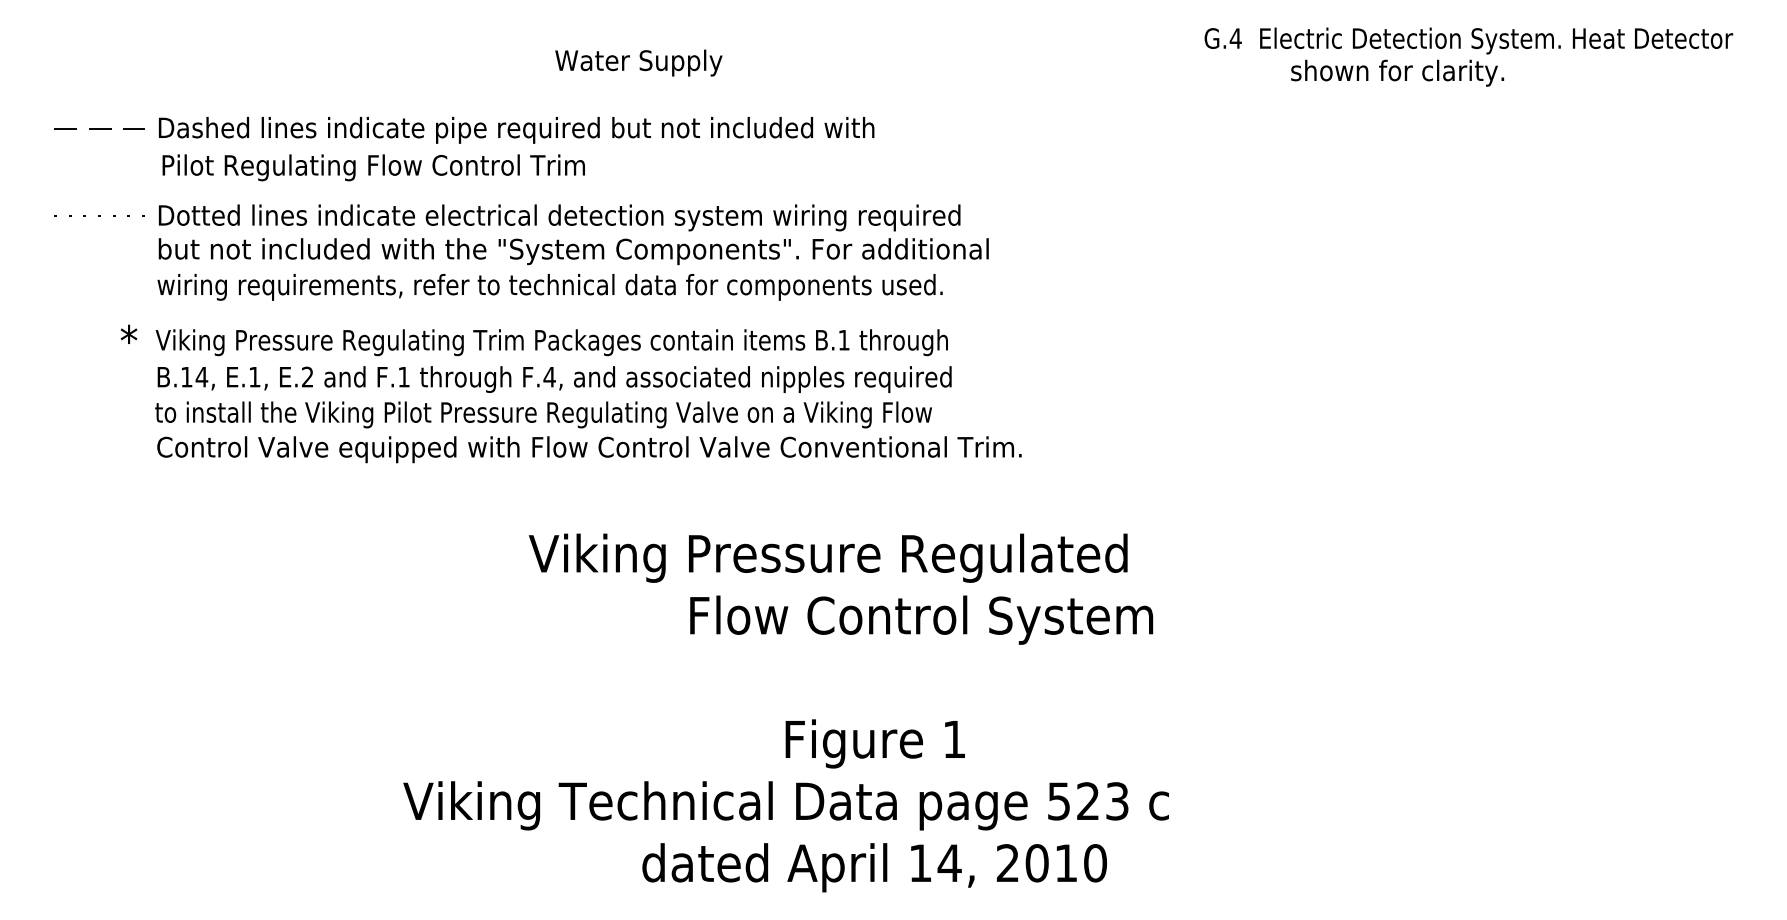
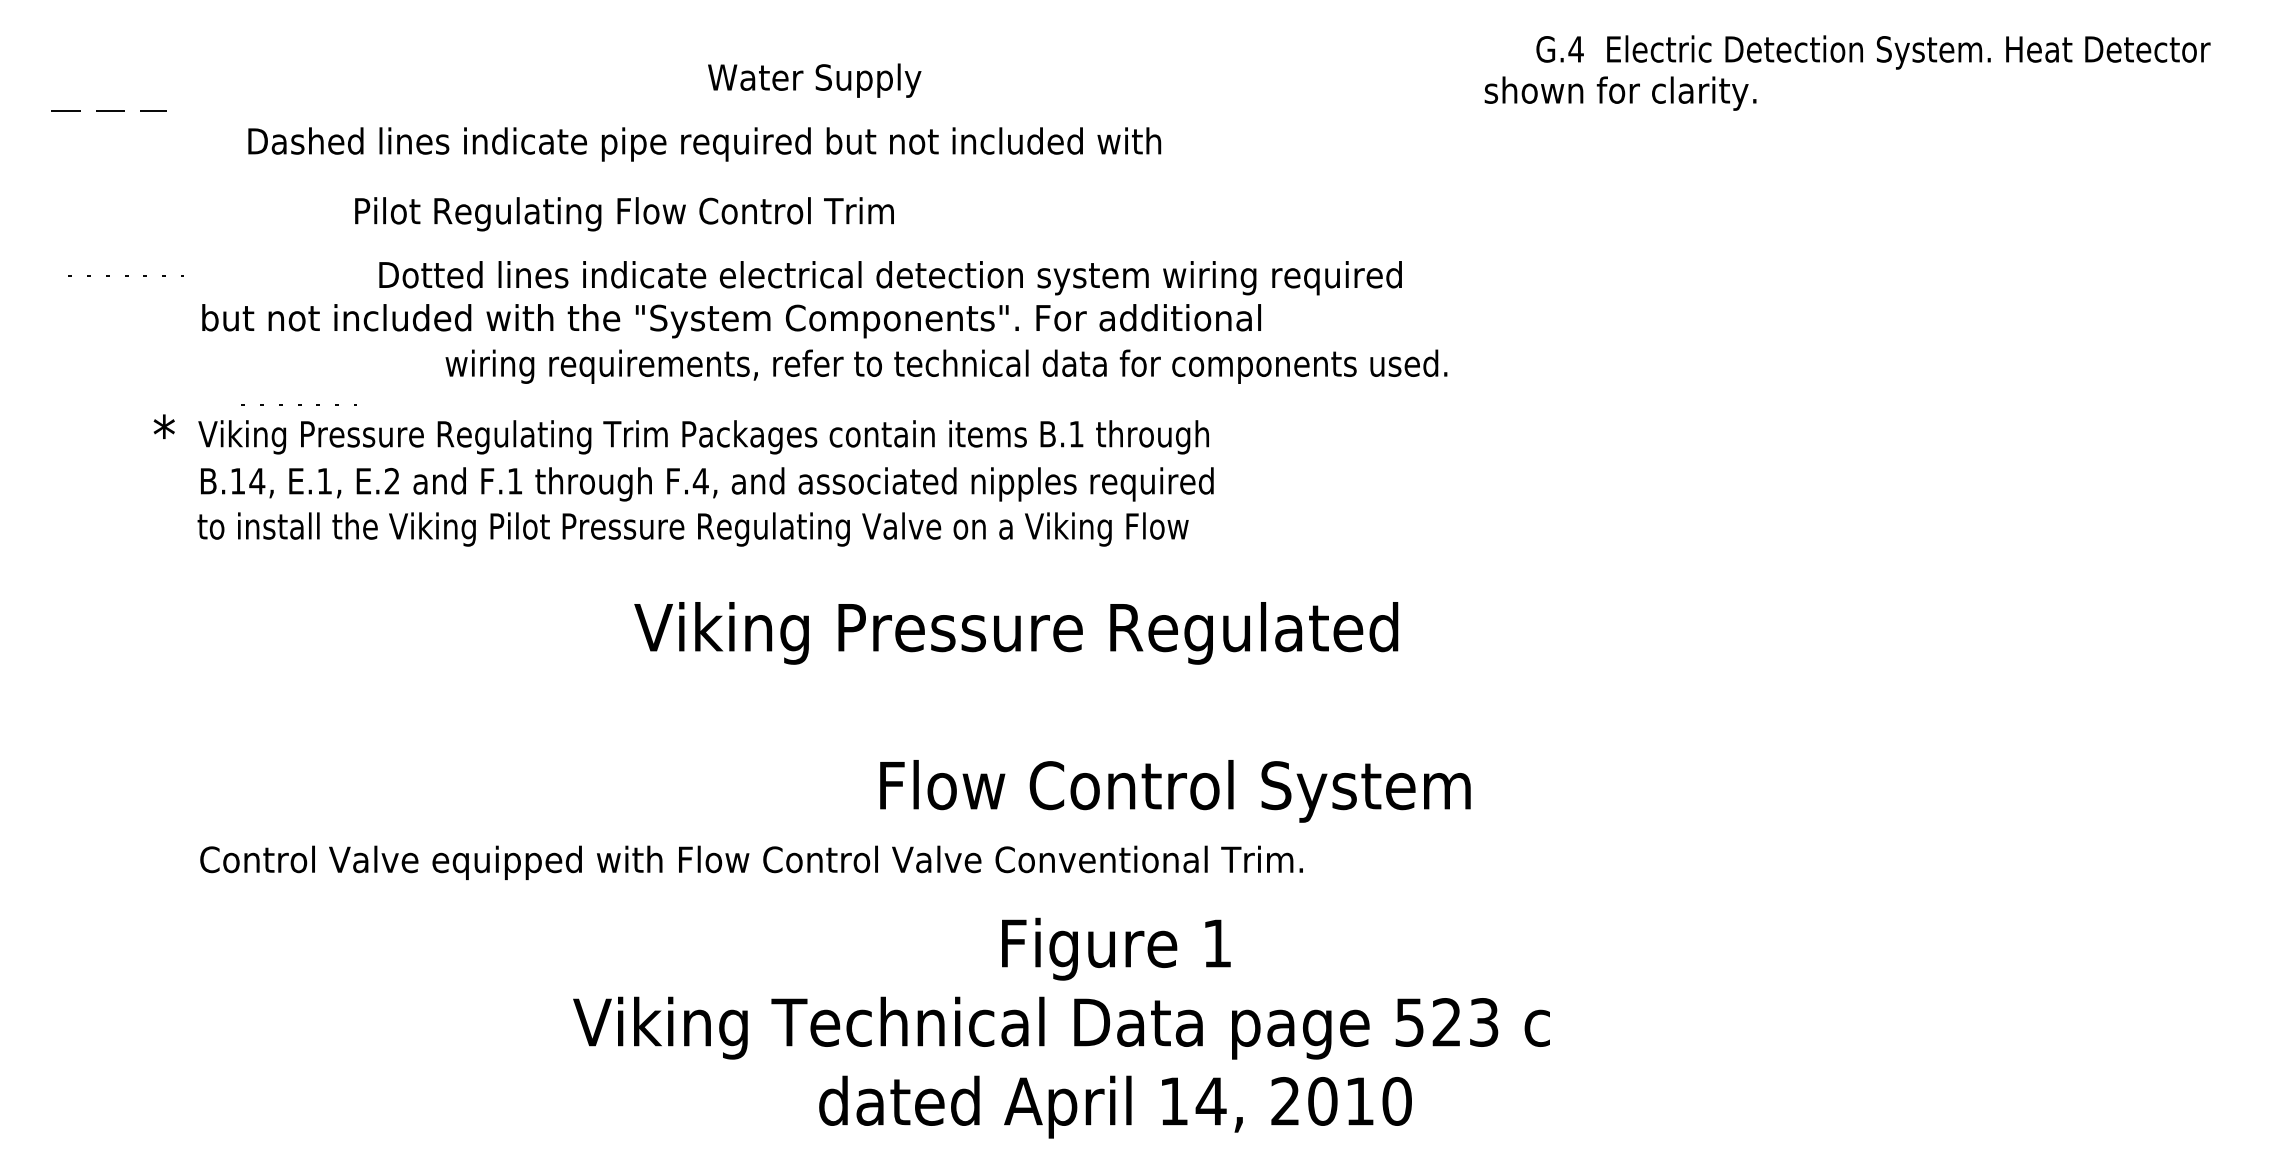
text: (1397, 73) -> (1620, 93), moved
line: (98, 128) -> (108, 110), moved
text: (516, 130) -> (704, 144), moved
text: (373, 167) -> (624, 214), moved
text: (559, 218) -> (890, 278), moved
text: (550, 287) -> (946, 366), moved
line: (234, 316) -> (298, 404), added
text: (589, 449) -> (751, 862), moved
text: (828, 558) -> (1016, 633), moved
text: (786, 805) -> (1061, 1027), moved

